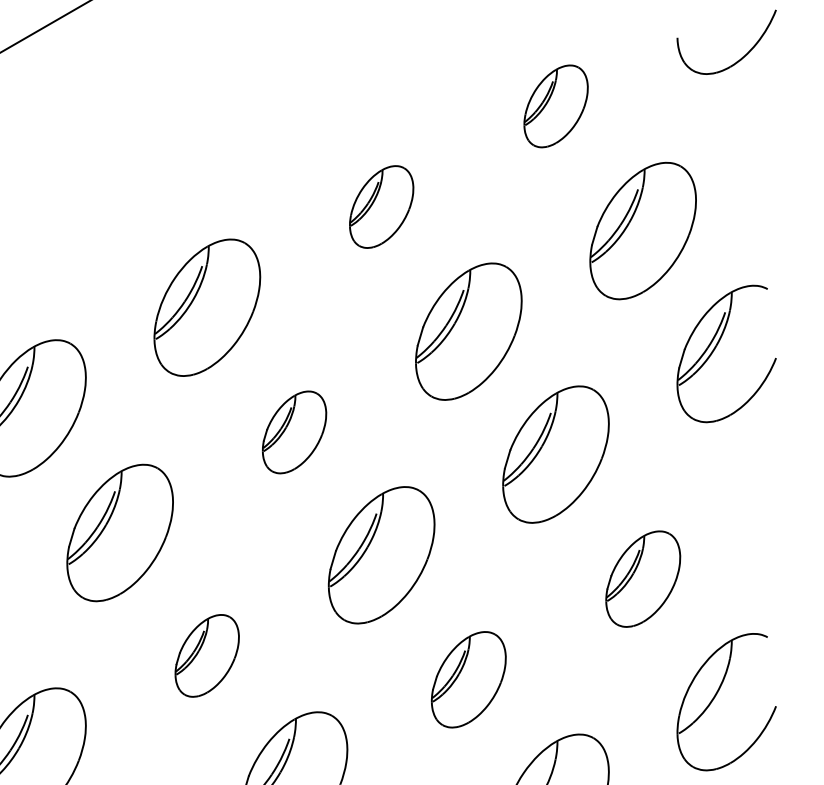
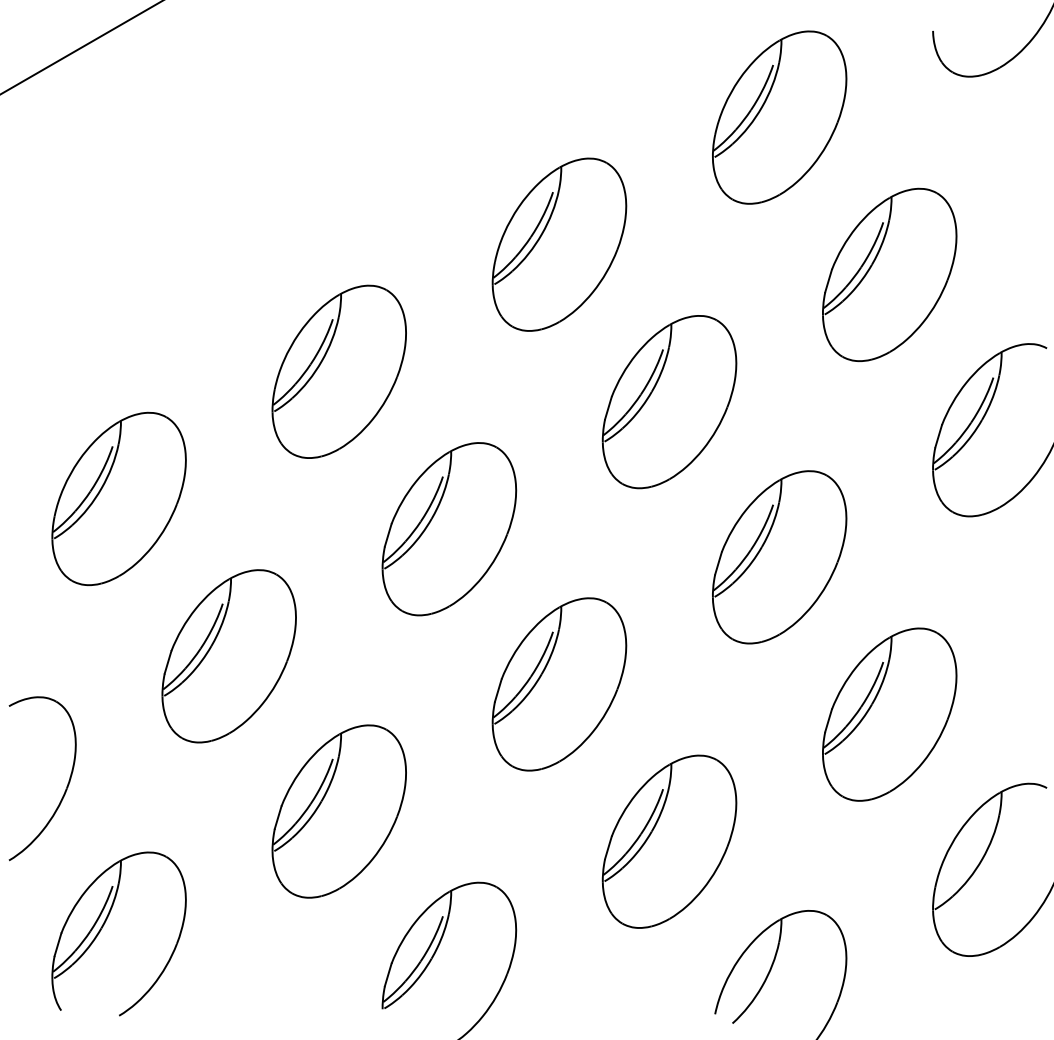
part: (555, 106) -> (779, 117), size x1.67
part: (381, 206) -> (559, 244), size x1.67
part: (294, 432) -> (449, 529), size x1.67
part: (642, 579) -> (889, 714), size x1.43
part: (206, 655) -> (338, 811), size x1.67
part: (468, 679) -> (669, 841), size x1.43

